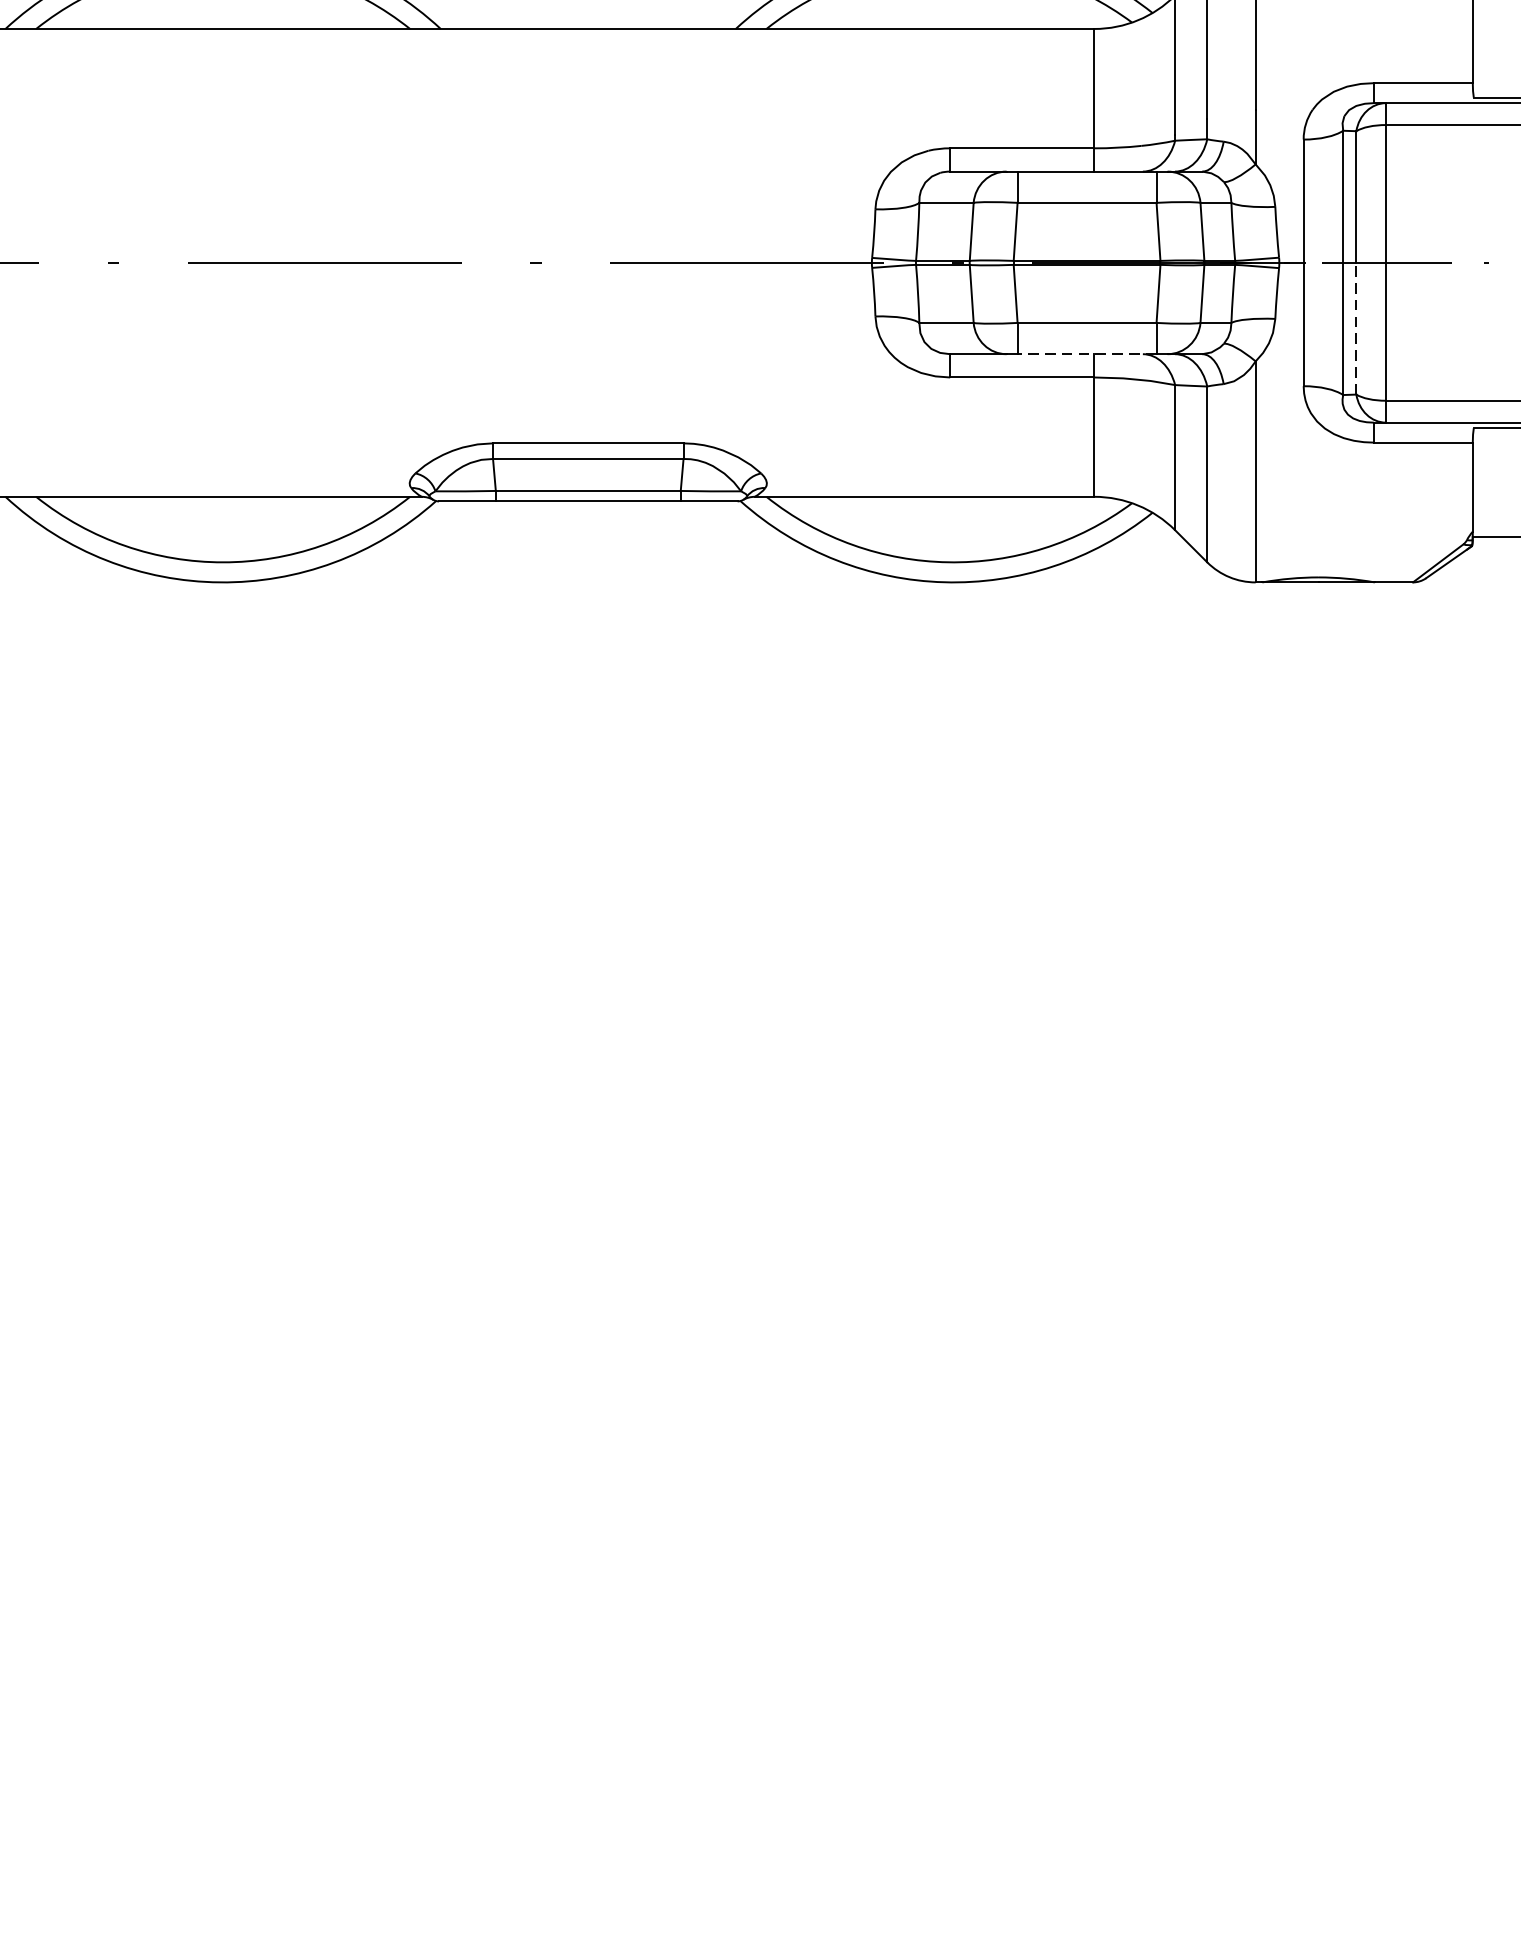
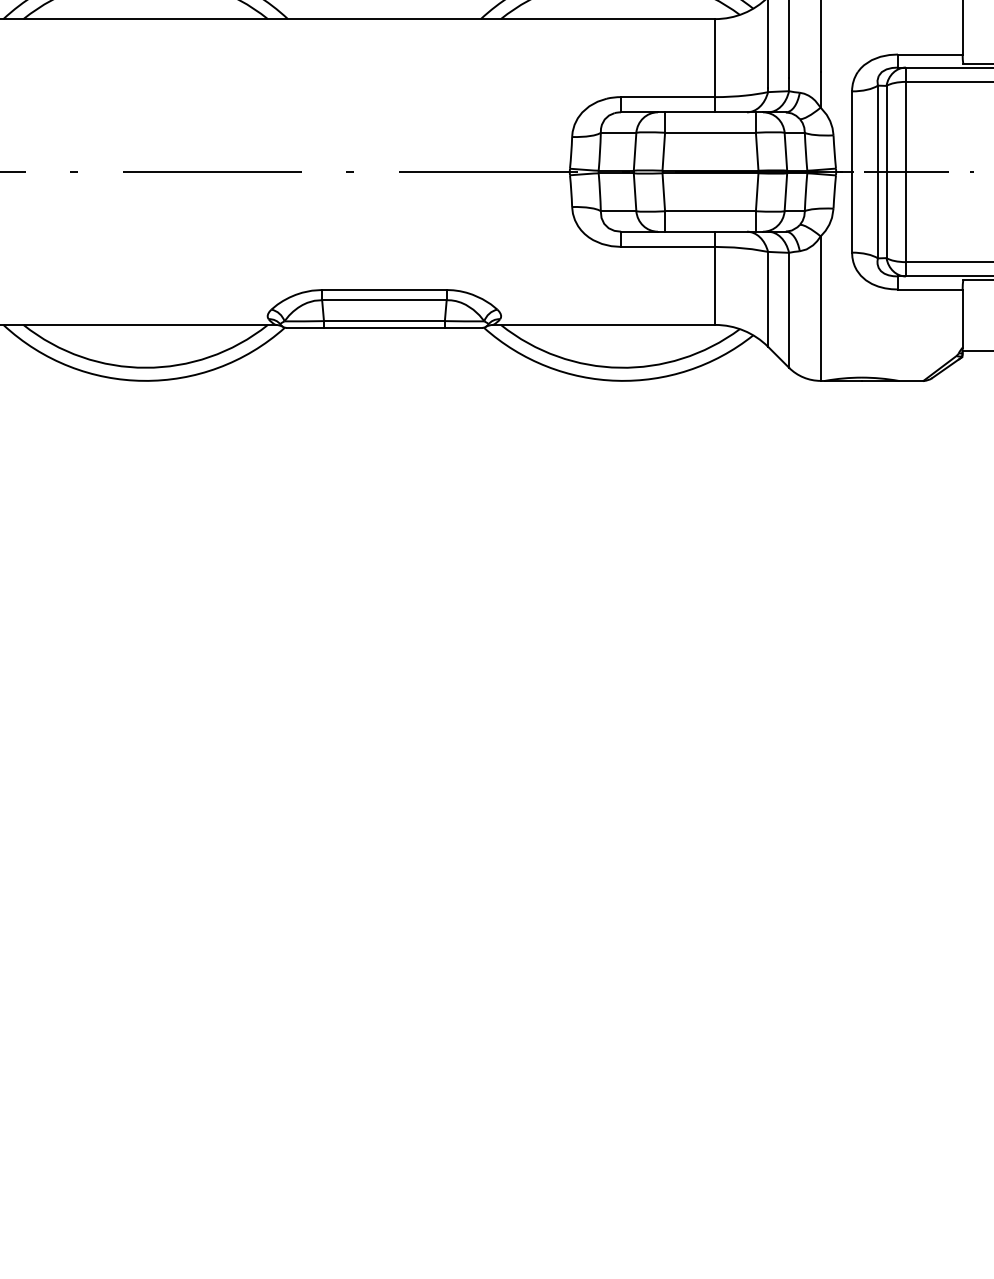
line: (1356, 327) -> (886, 214), dashed -> solid
line: (1085, 353) -> (709, 231), dashed -> solid

